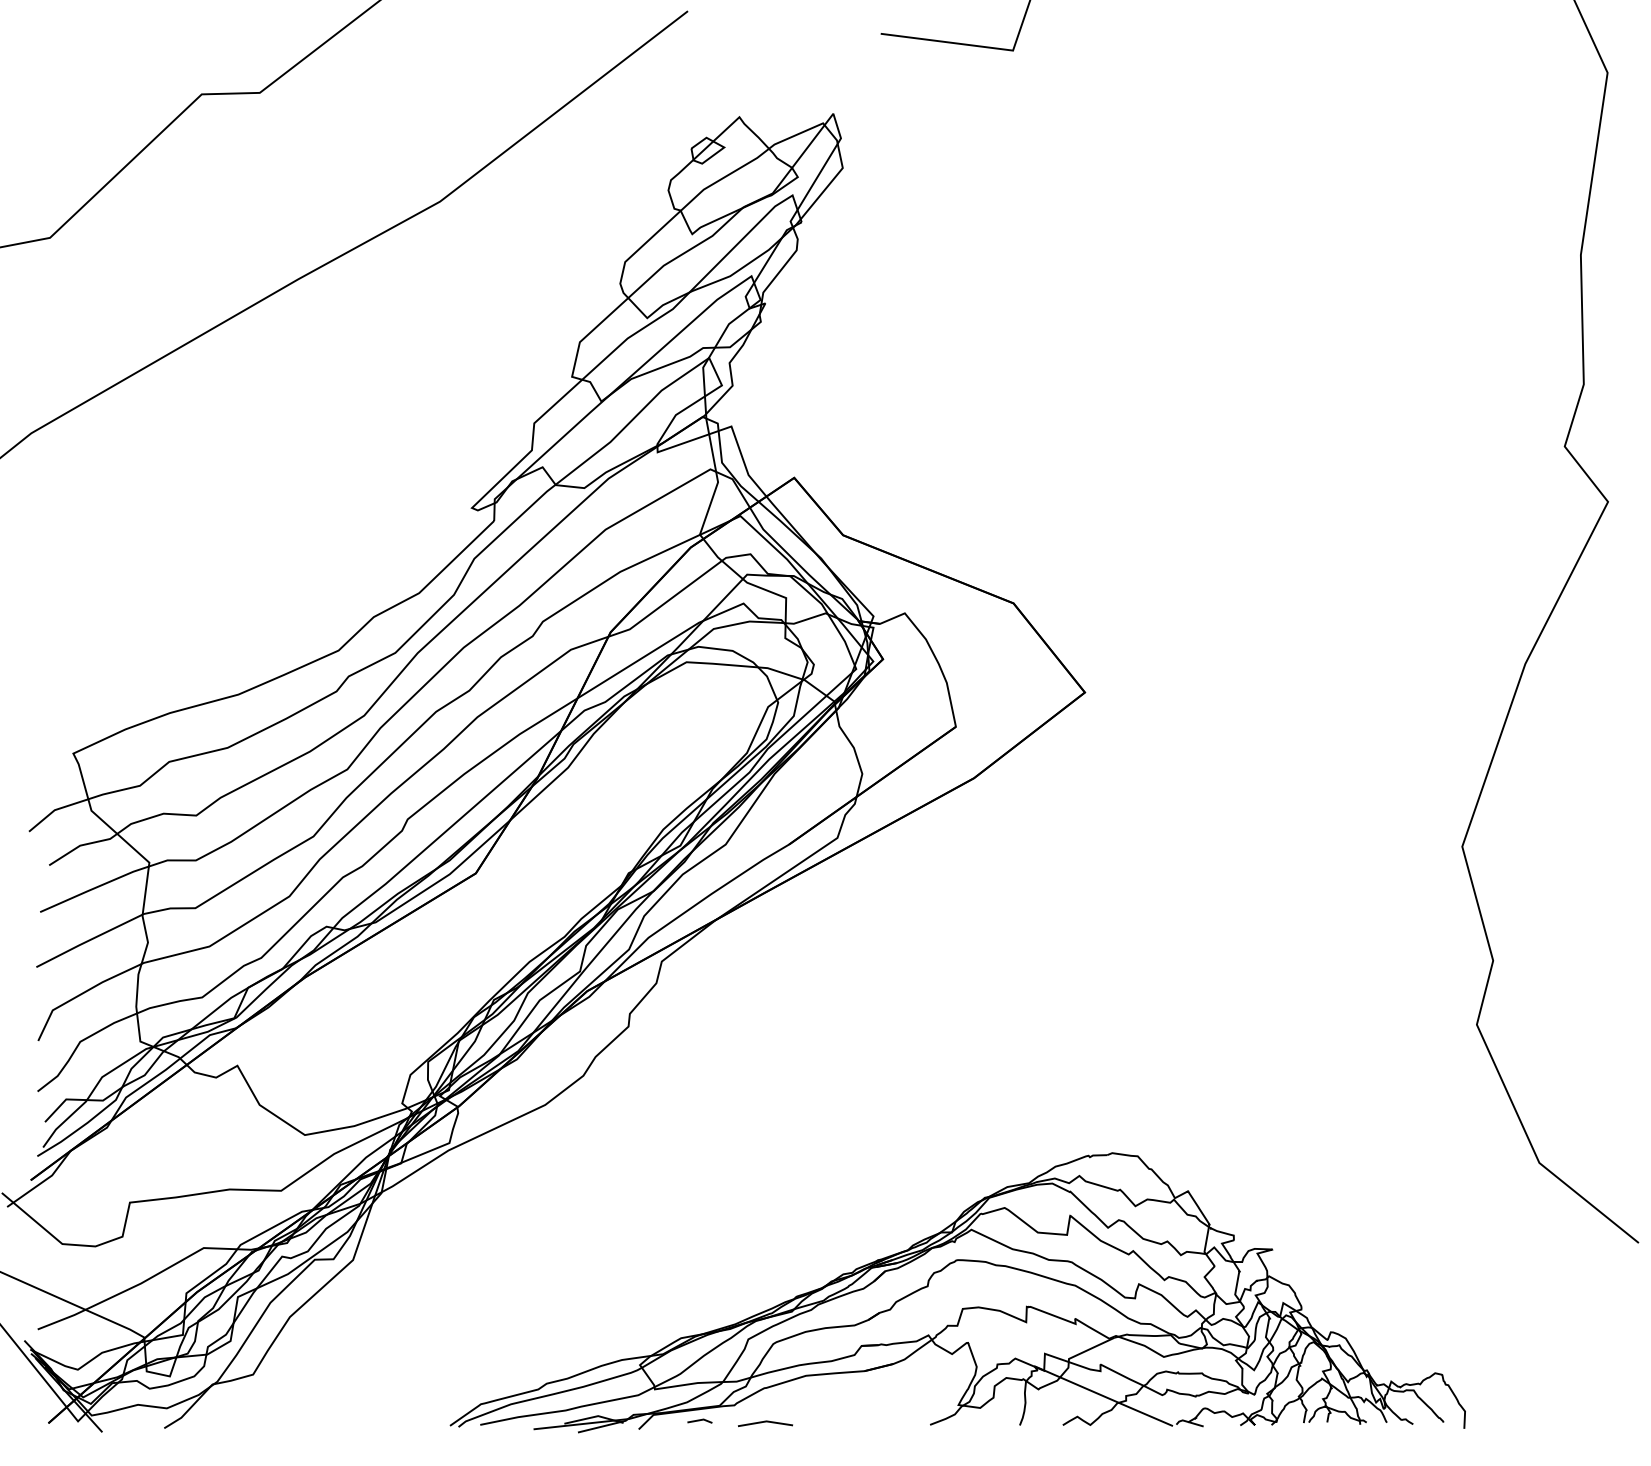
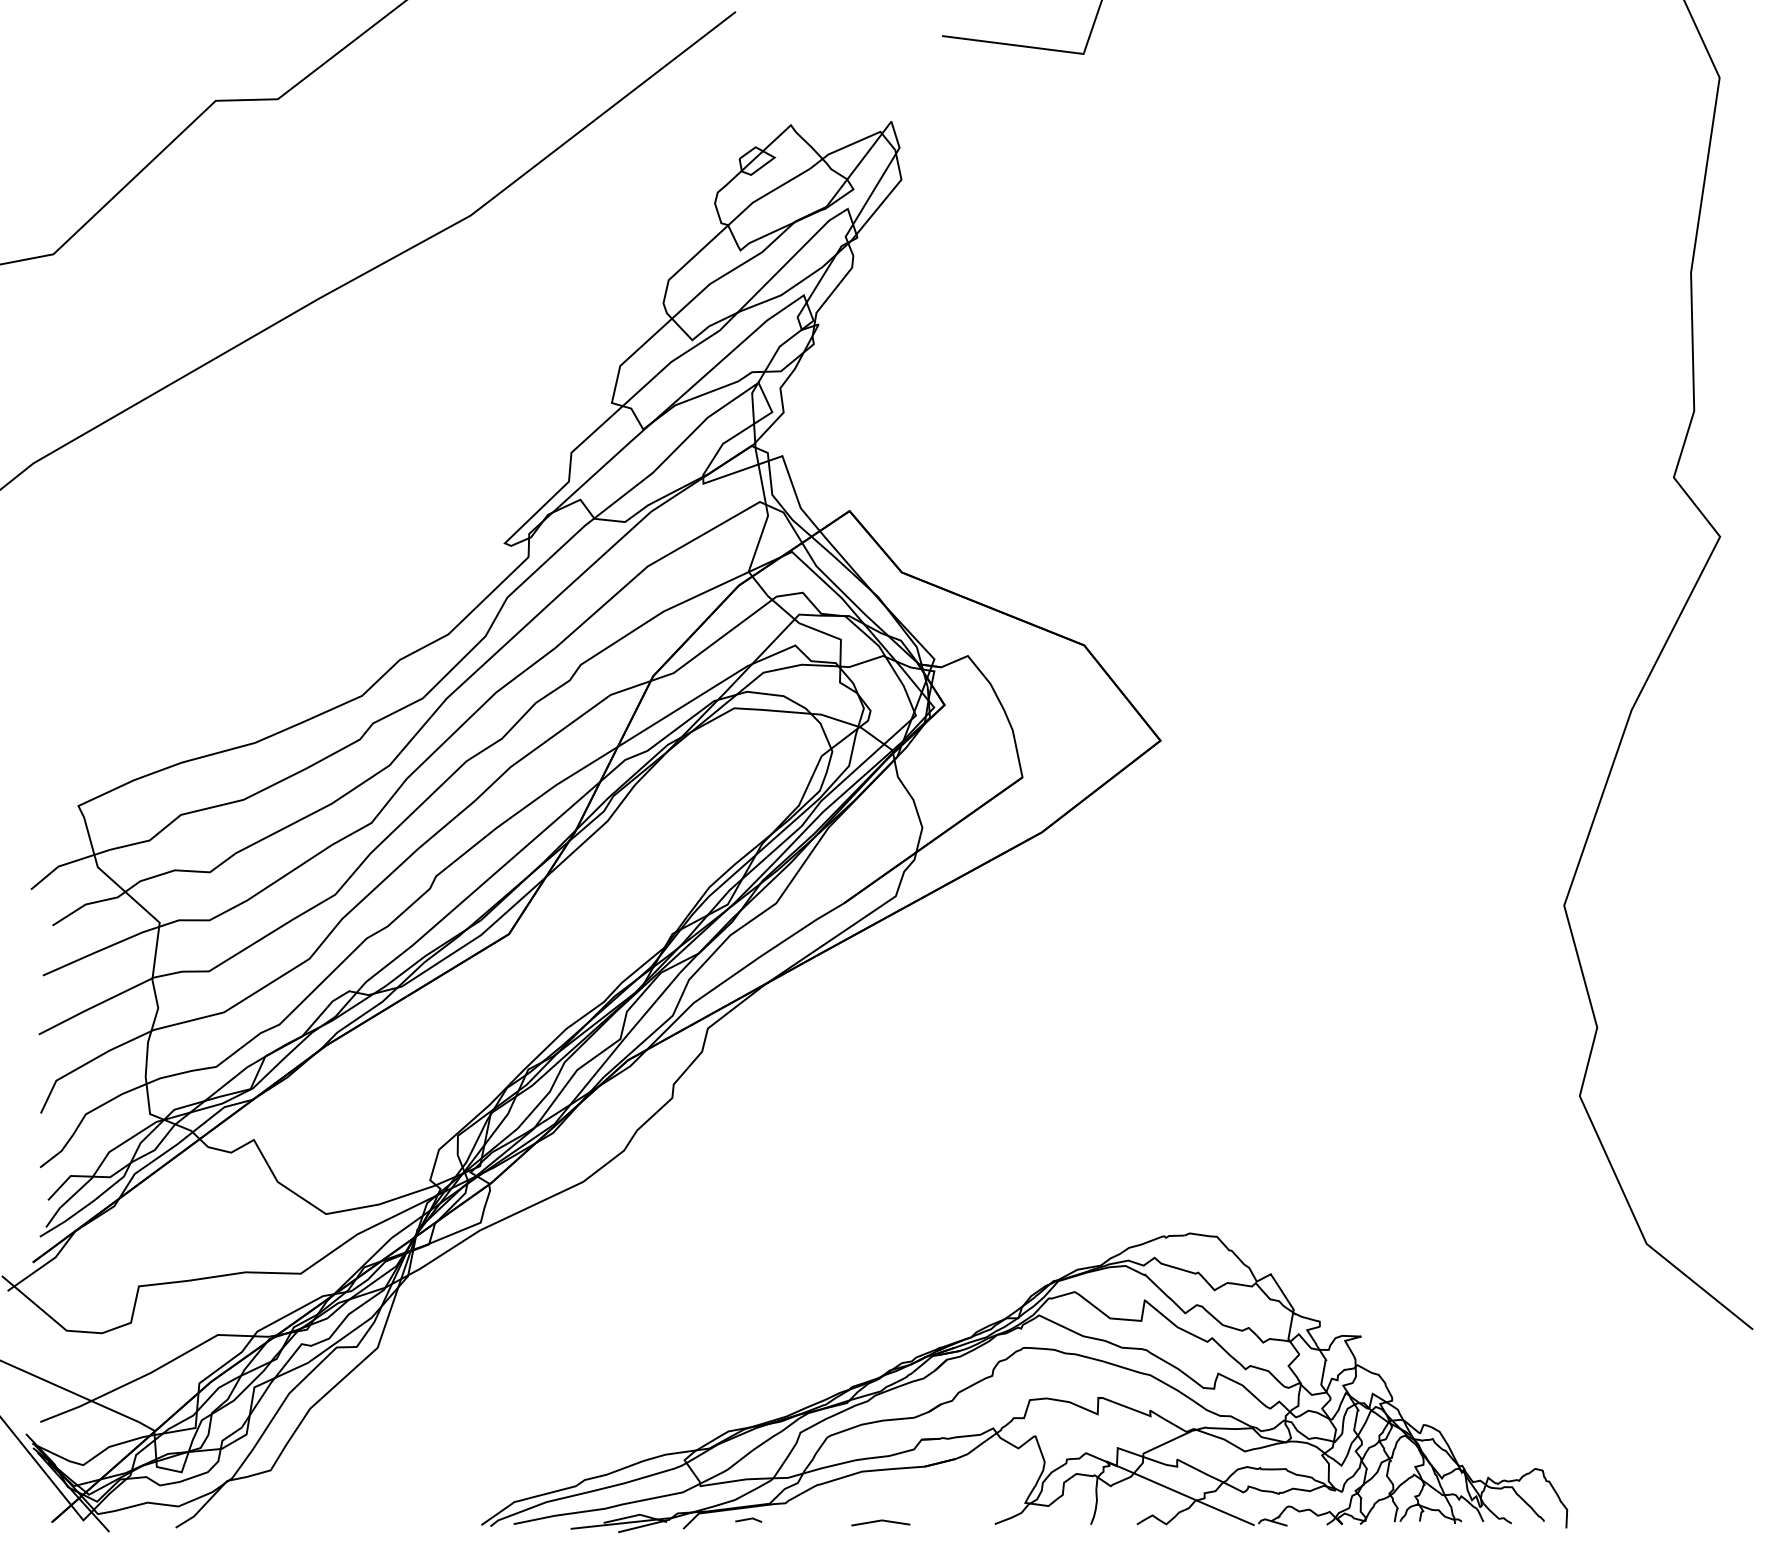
line: (765, 1422) -> (880, 1521), moved

